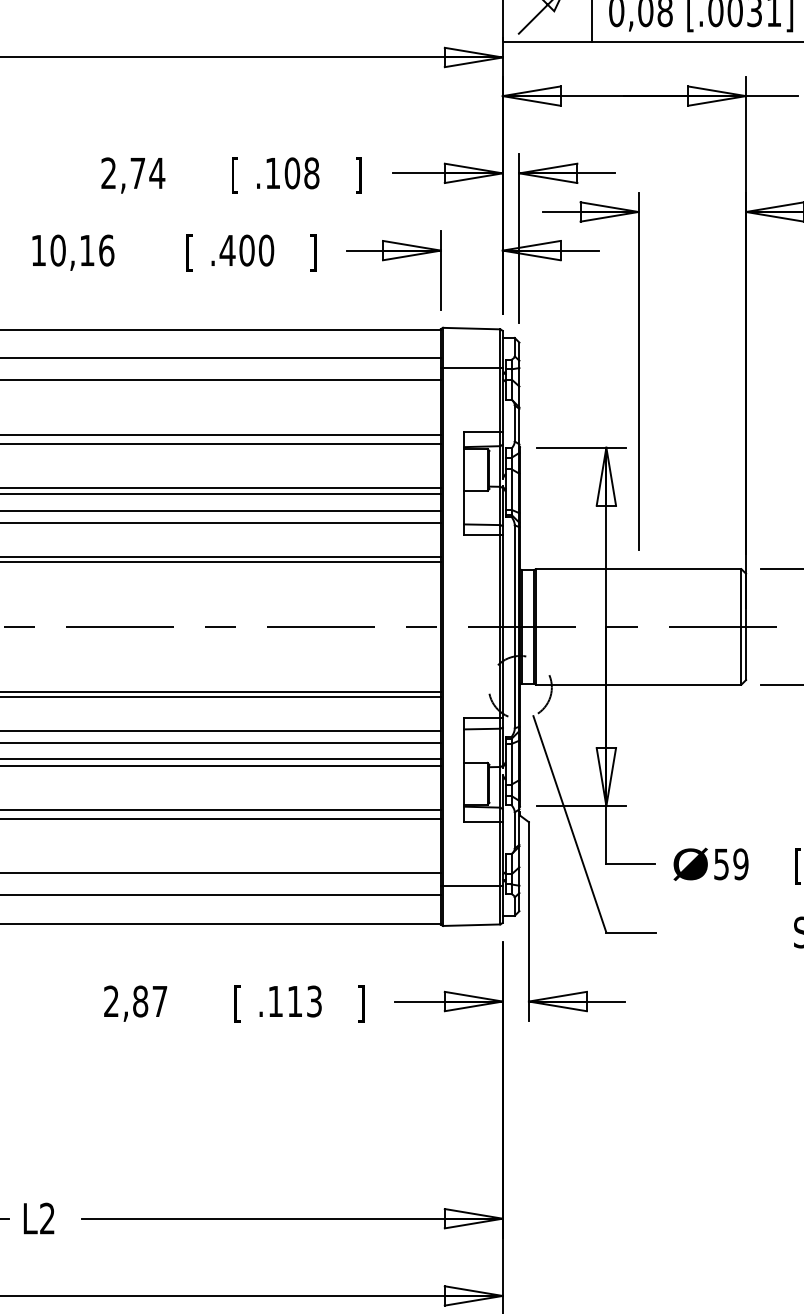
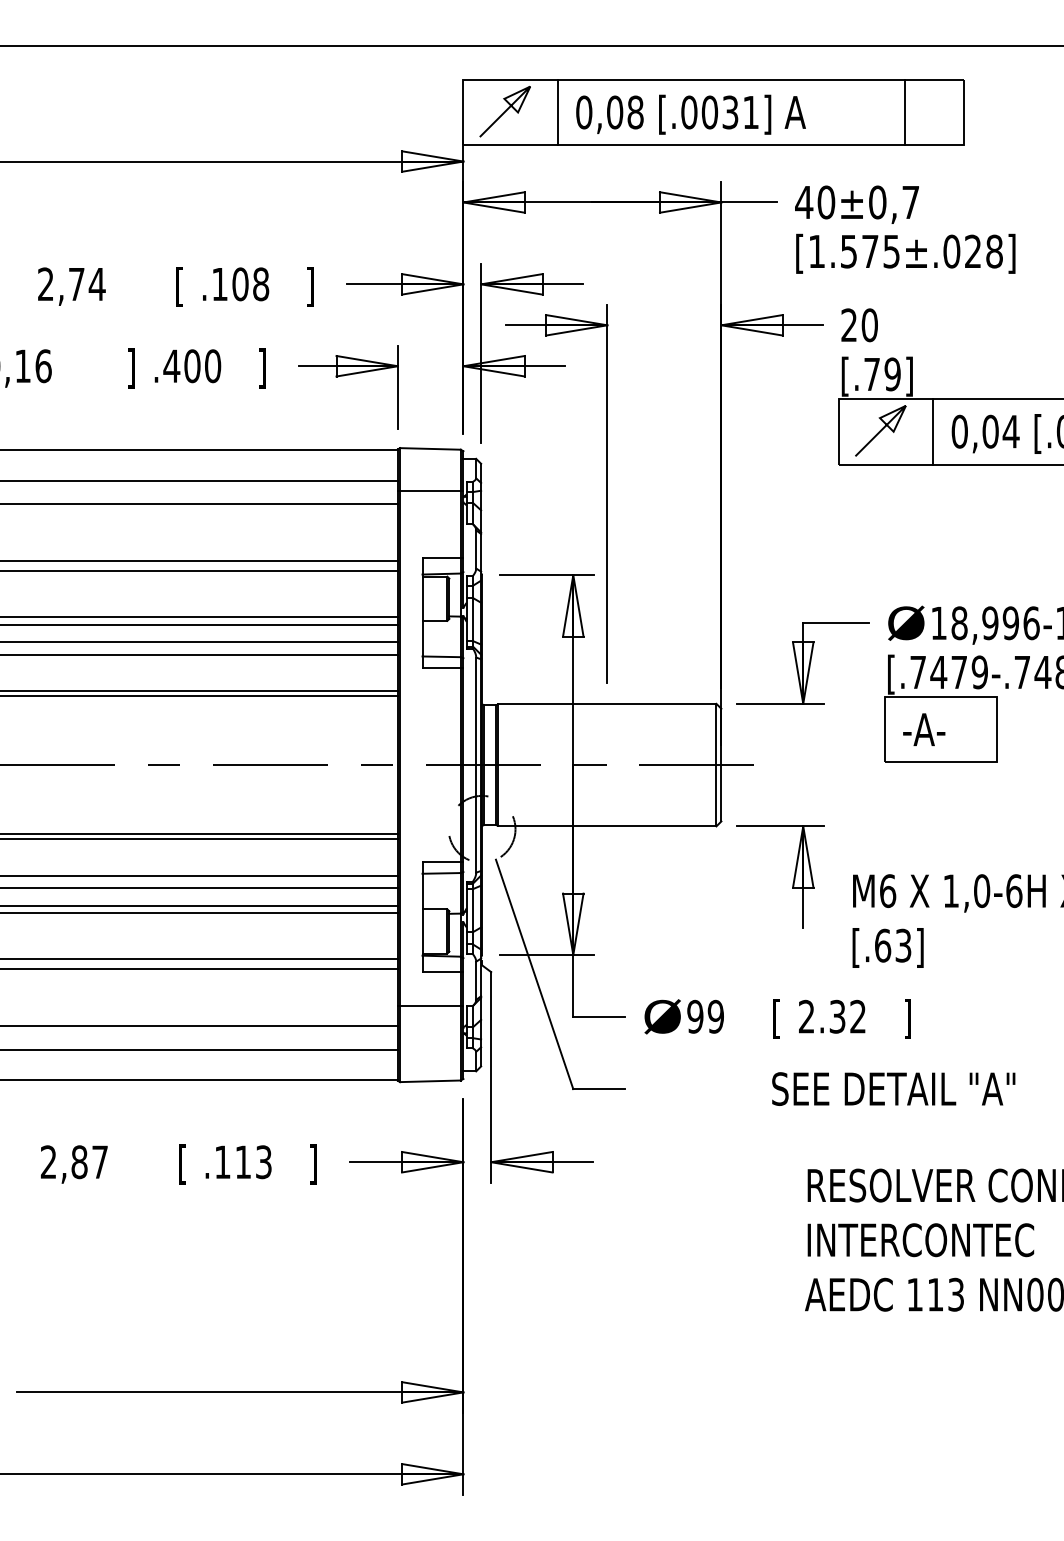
text: (189, 252) -> (131, 368), [ -> ]
text: (721, 864) -> (695, 1016), 59 -> 99
line: (471, 885) -> (430, 1006), moved

